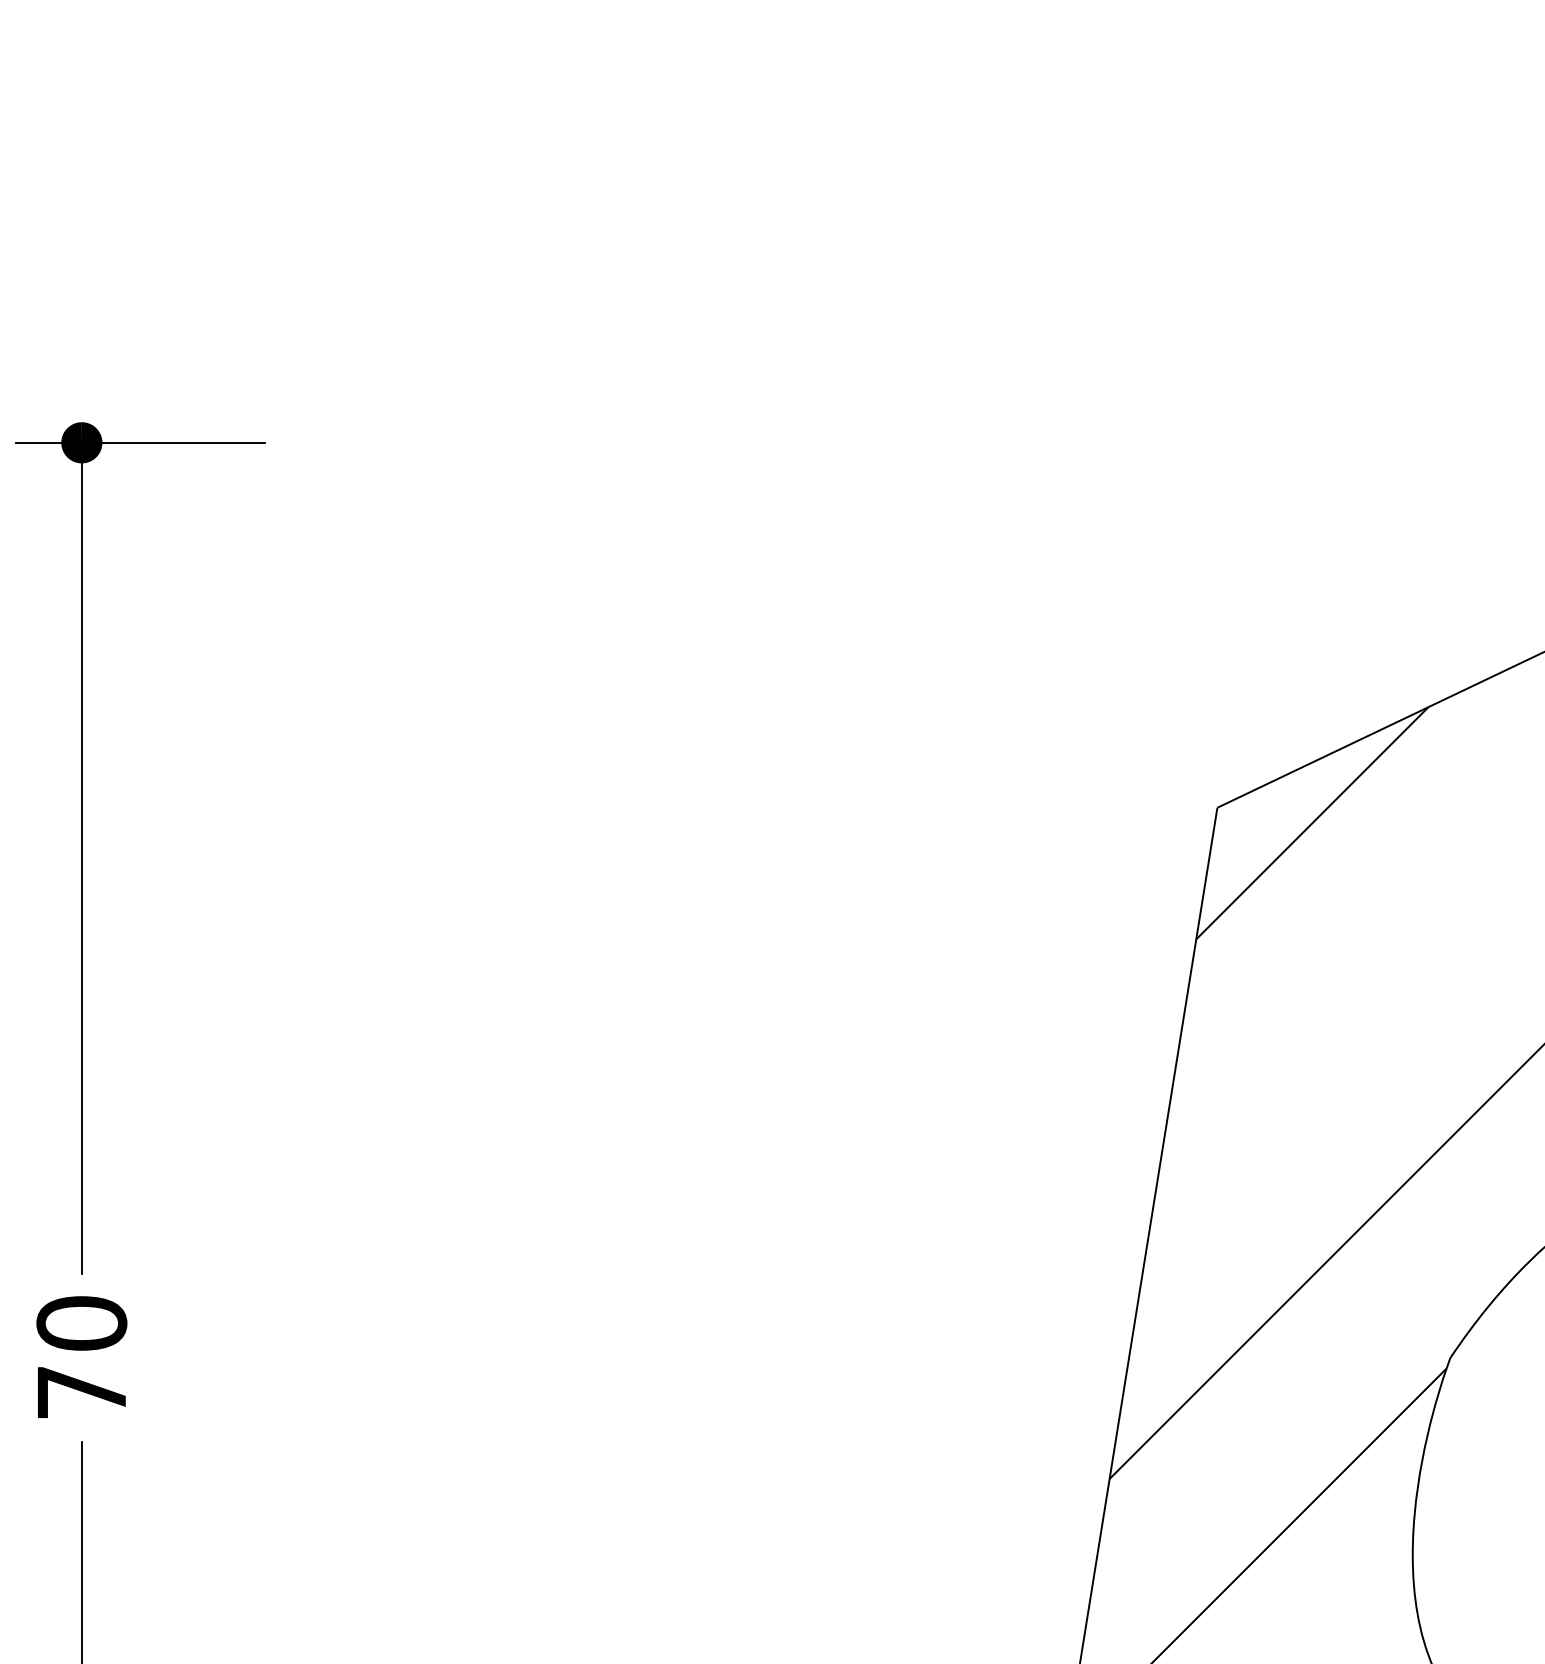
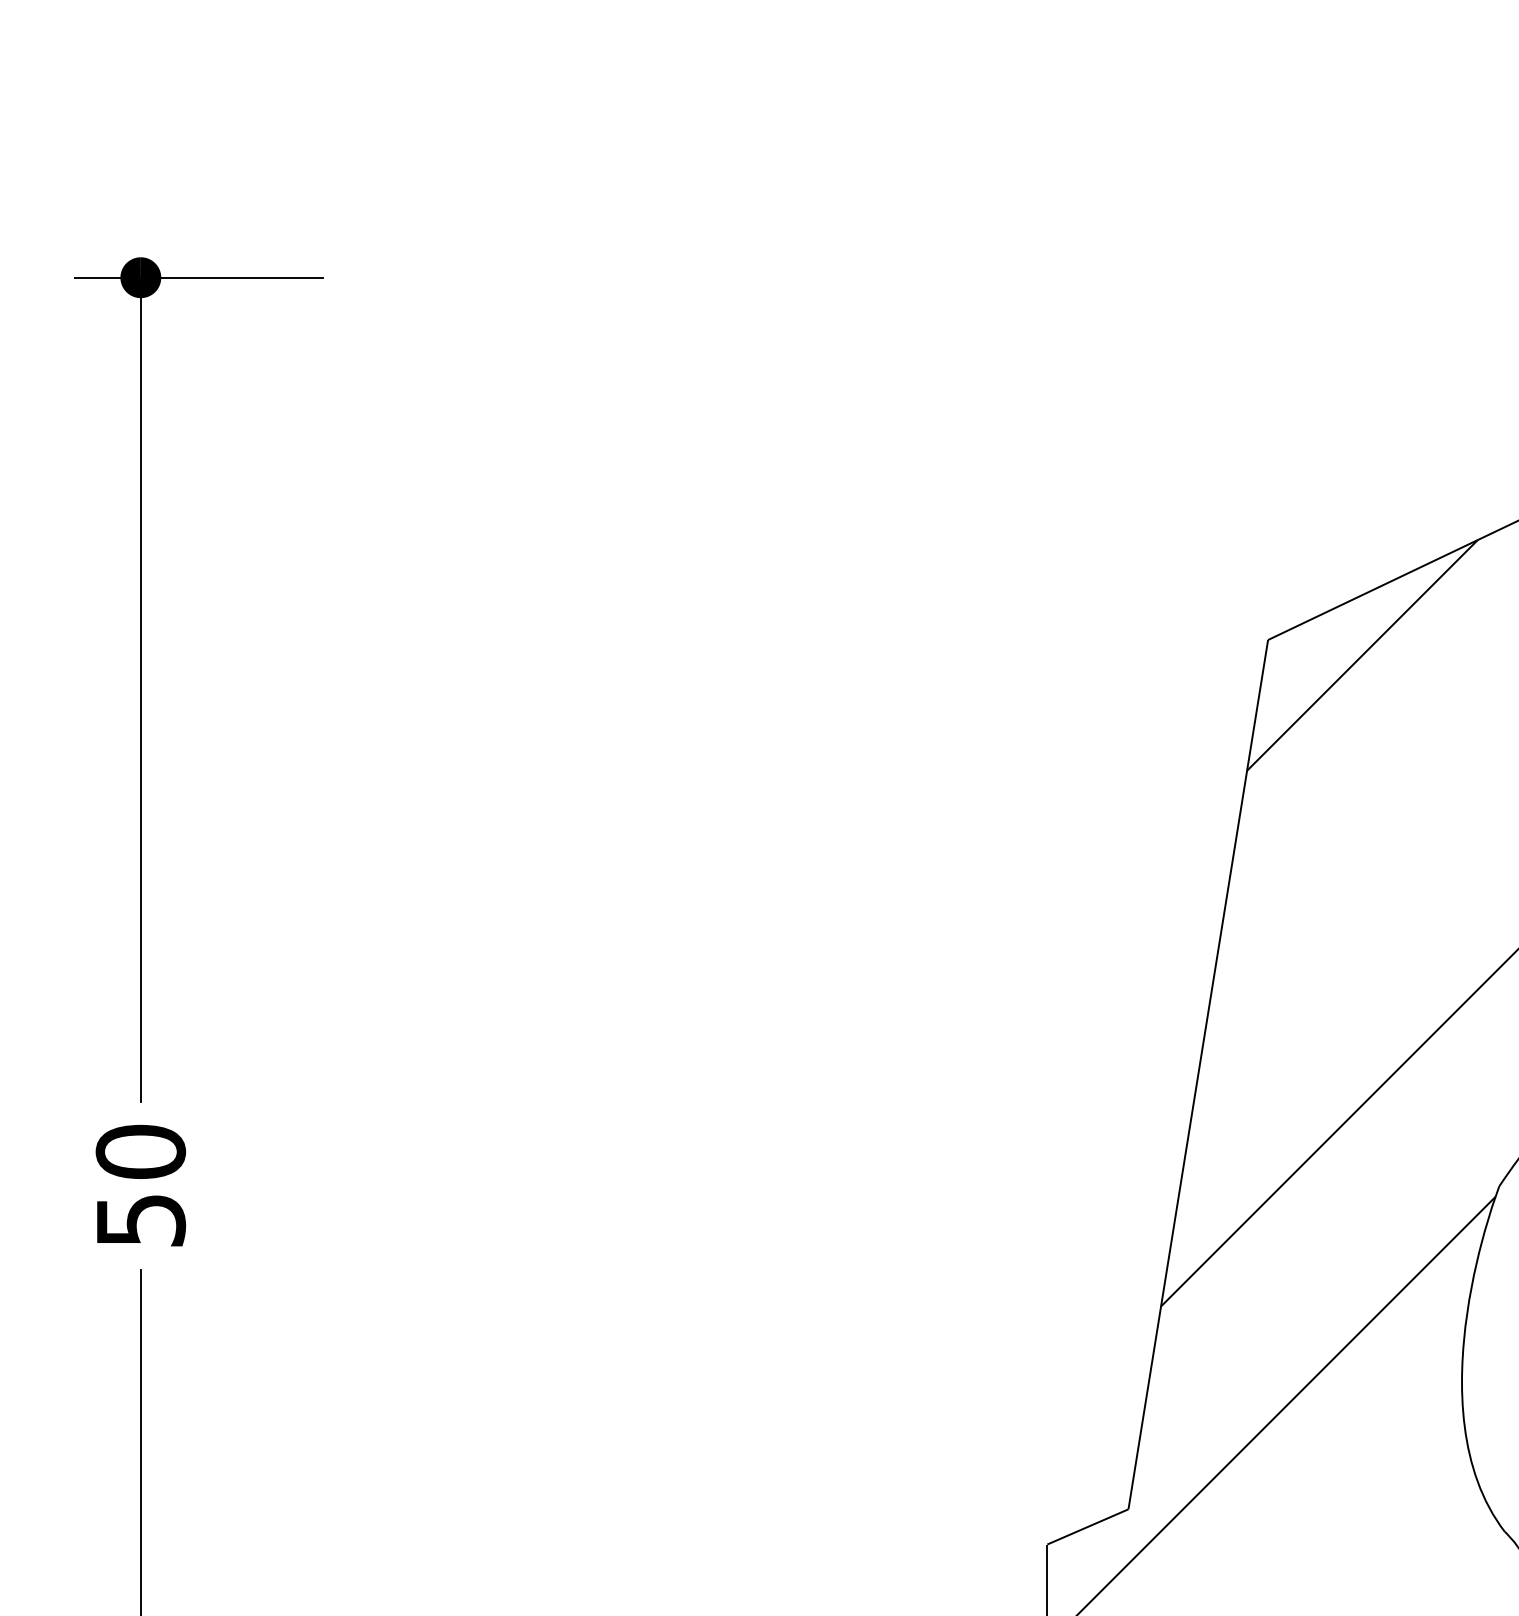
text: (82, 1392) -> (141, 1220), 70 -> 50

